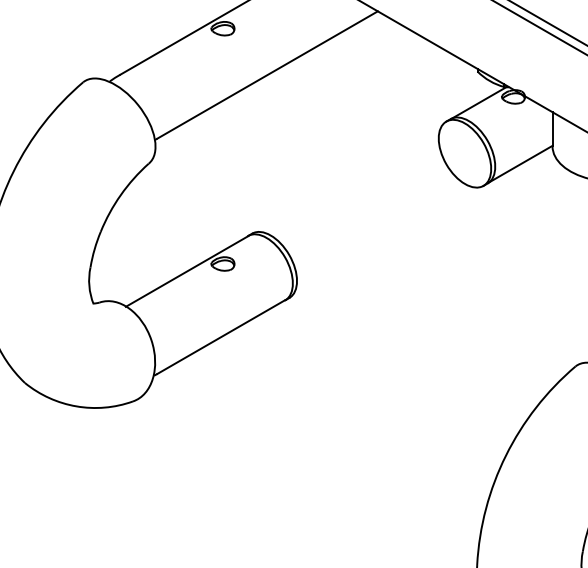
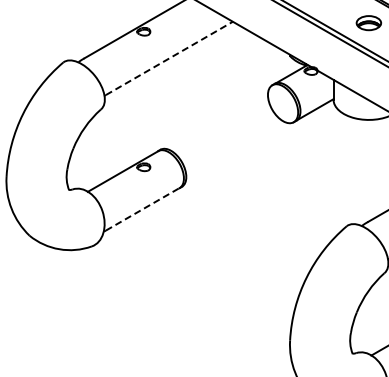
line: (267, 75) -> (169, 58), solid -> dashed
line: (222, 337) -> (143, 209), solid -> dashed

